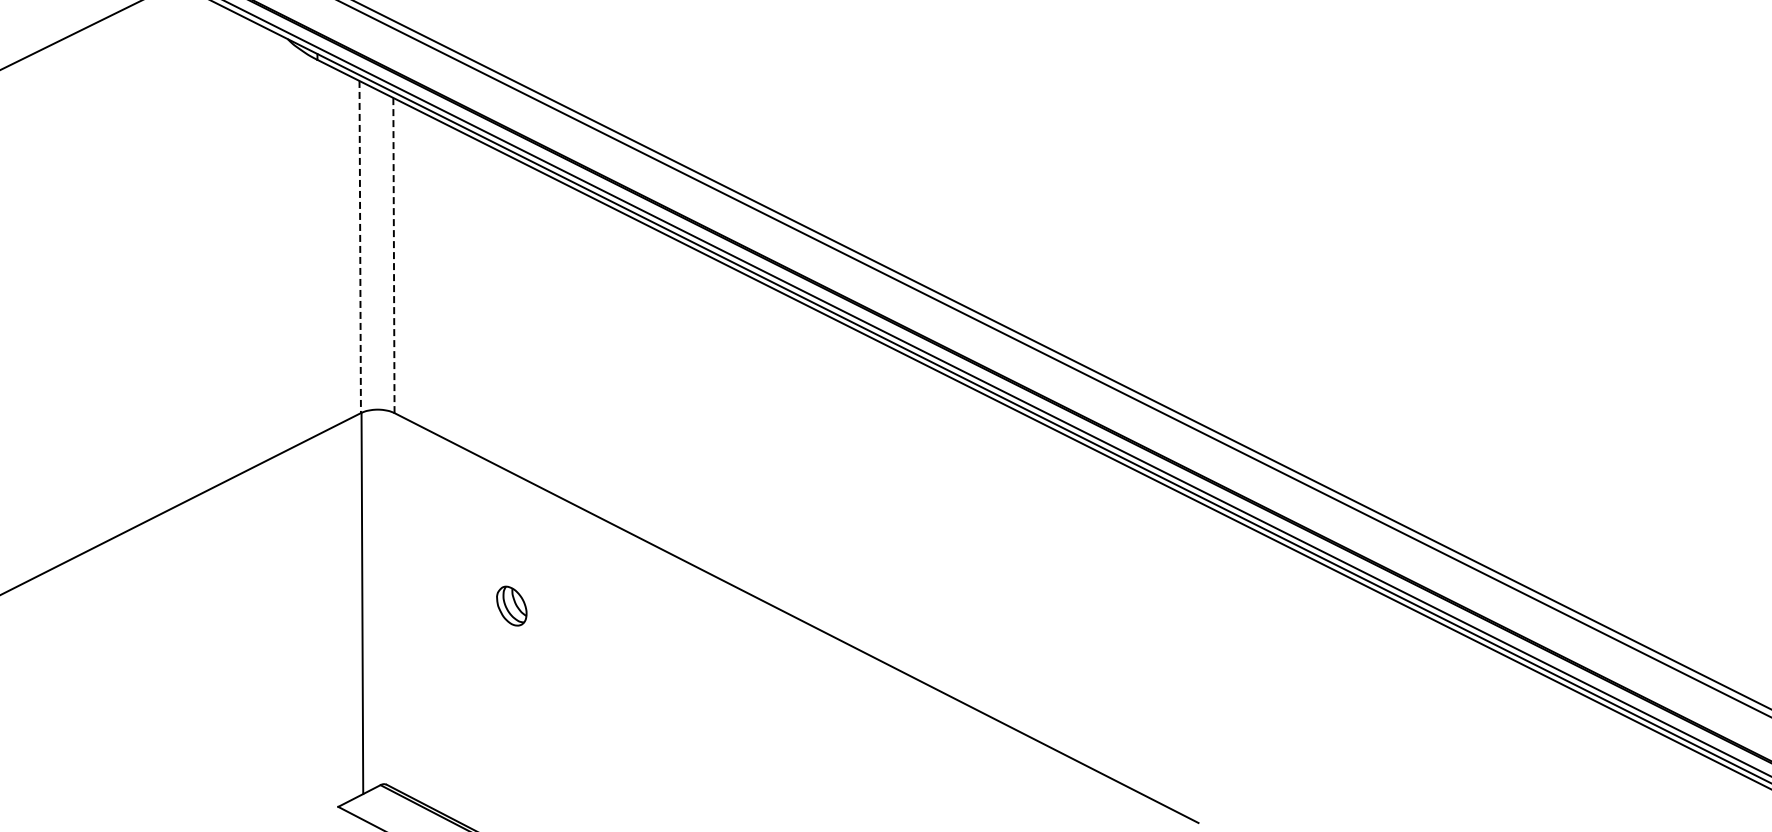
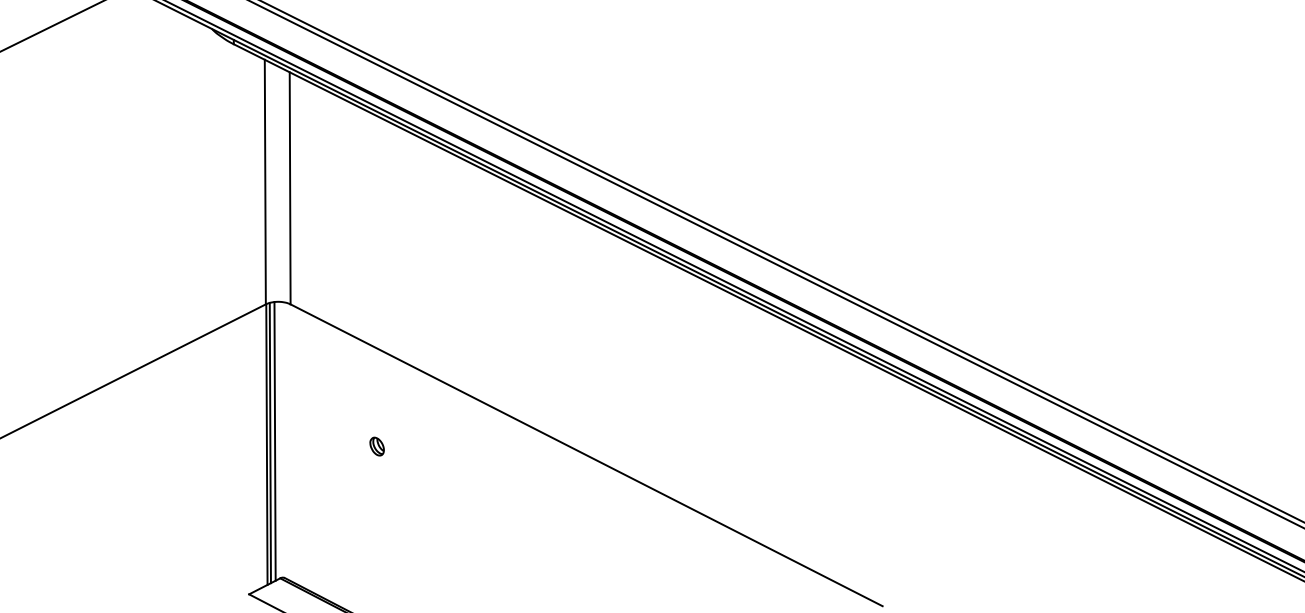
line: (360, 247) -> (265, 182), dashed -> solid
line: (393, 255) -> (289, 188), dashed -> solid
line: (373, 598) -> (275, 440), added
line: (366, 601) -> (269, 443), added
part: (512, 606) -> (377, 446), size x0.62

